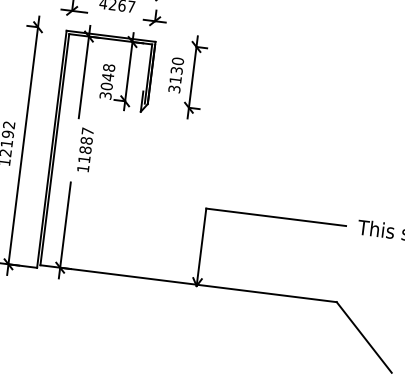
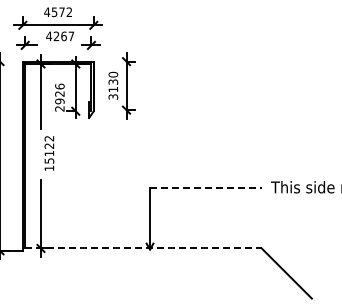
text: (106, 81) -> (59, 97), 3048 -> 2926
text: (86, 145) -> (49, 149), 11887 -> 15122
line: (275, 217) -> (205, 187), solid -> dashed
line: (188, 283) -> (143, 248), solid -> dashed

